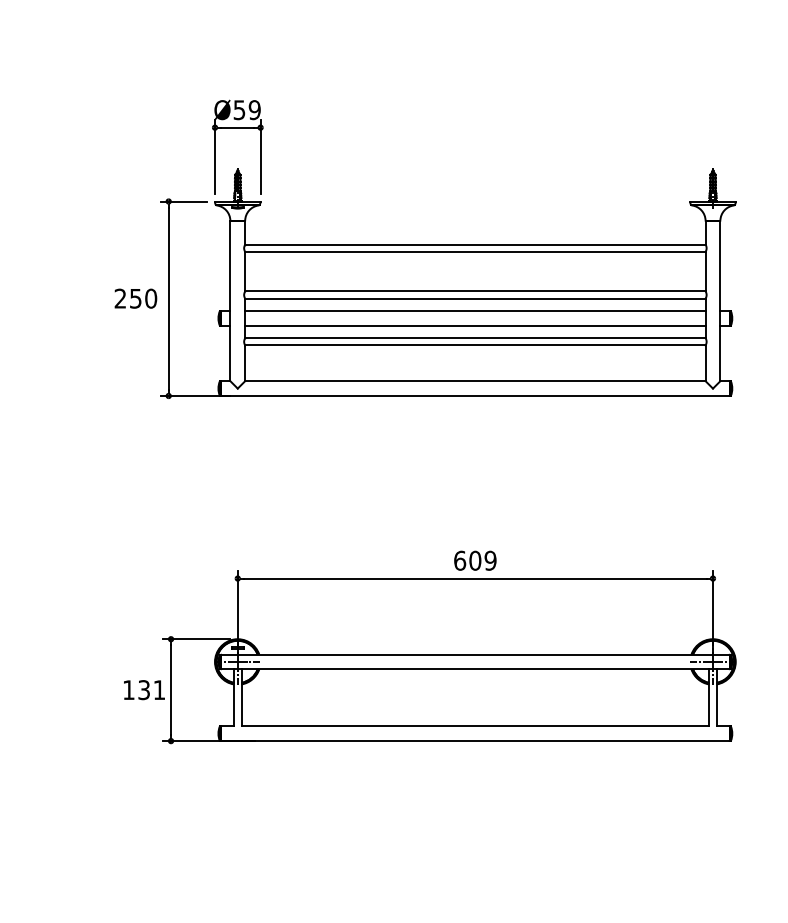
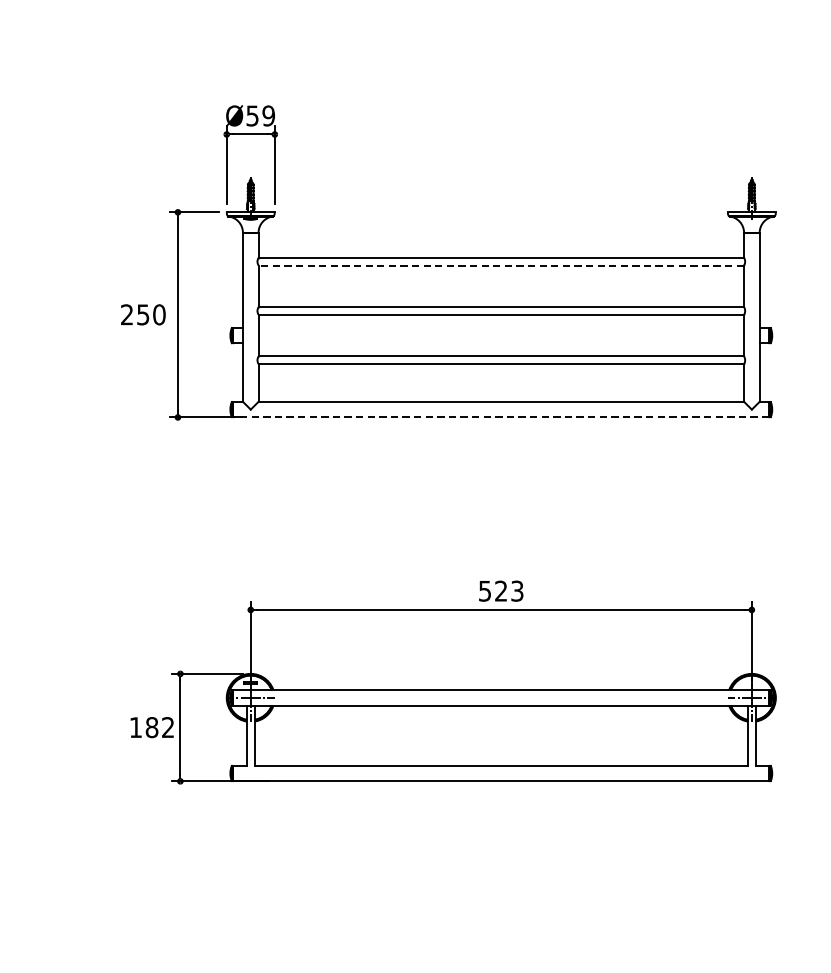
line: (474, 251) -> (500, 265), solid -> dashed
line: (475, 311) -> (501, 328), removed
line: (475, 325) -> (501, 343), removed
line: (474, 396) -> (500, 417), solid -> dashed
text: (475, 560) -> (501, 590), 609 -> 523
text: (151, 690) -> (159, 727), 131 -> 182

